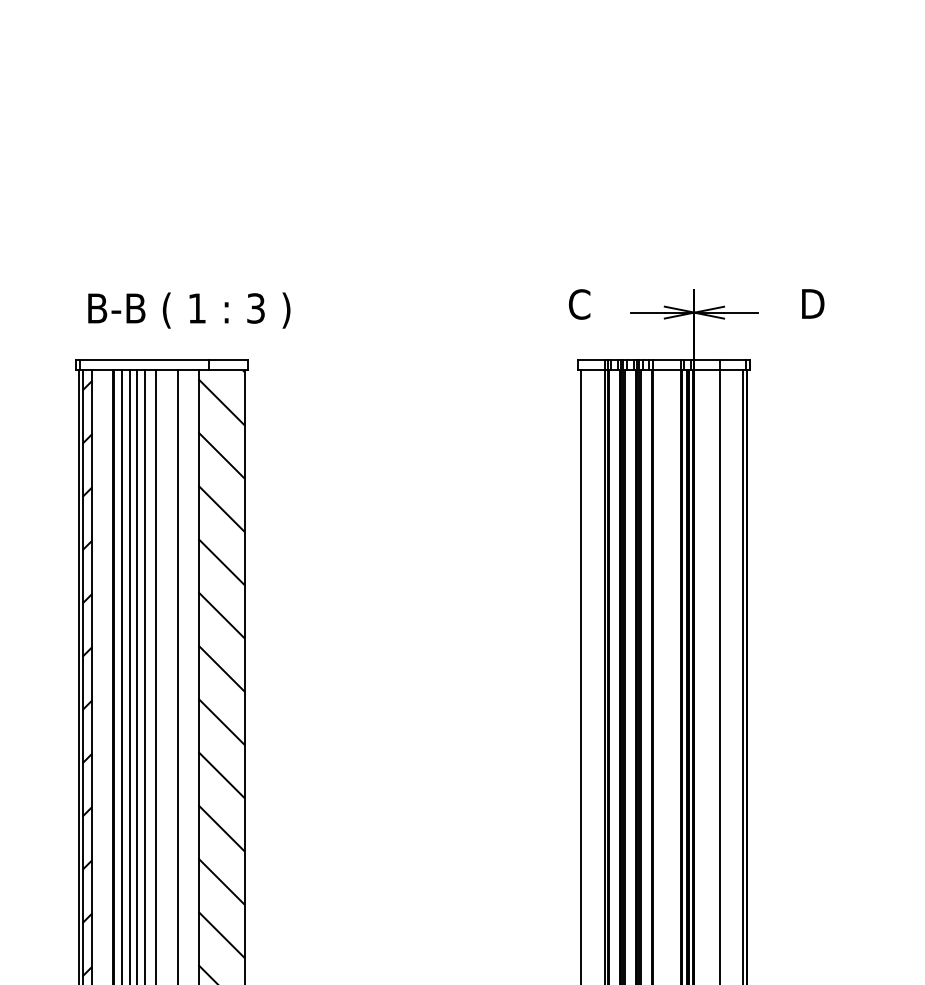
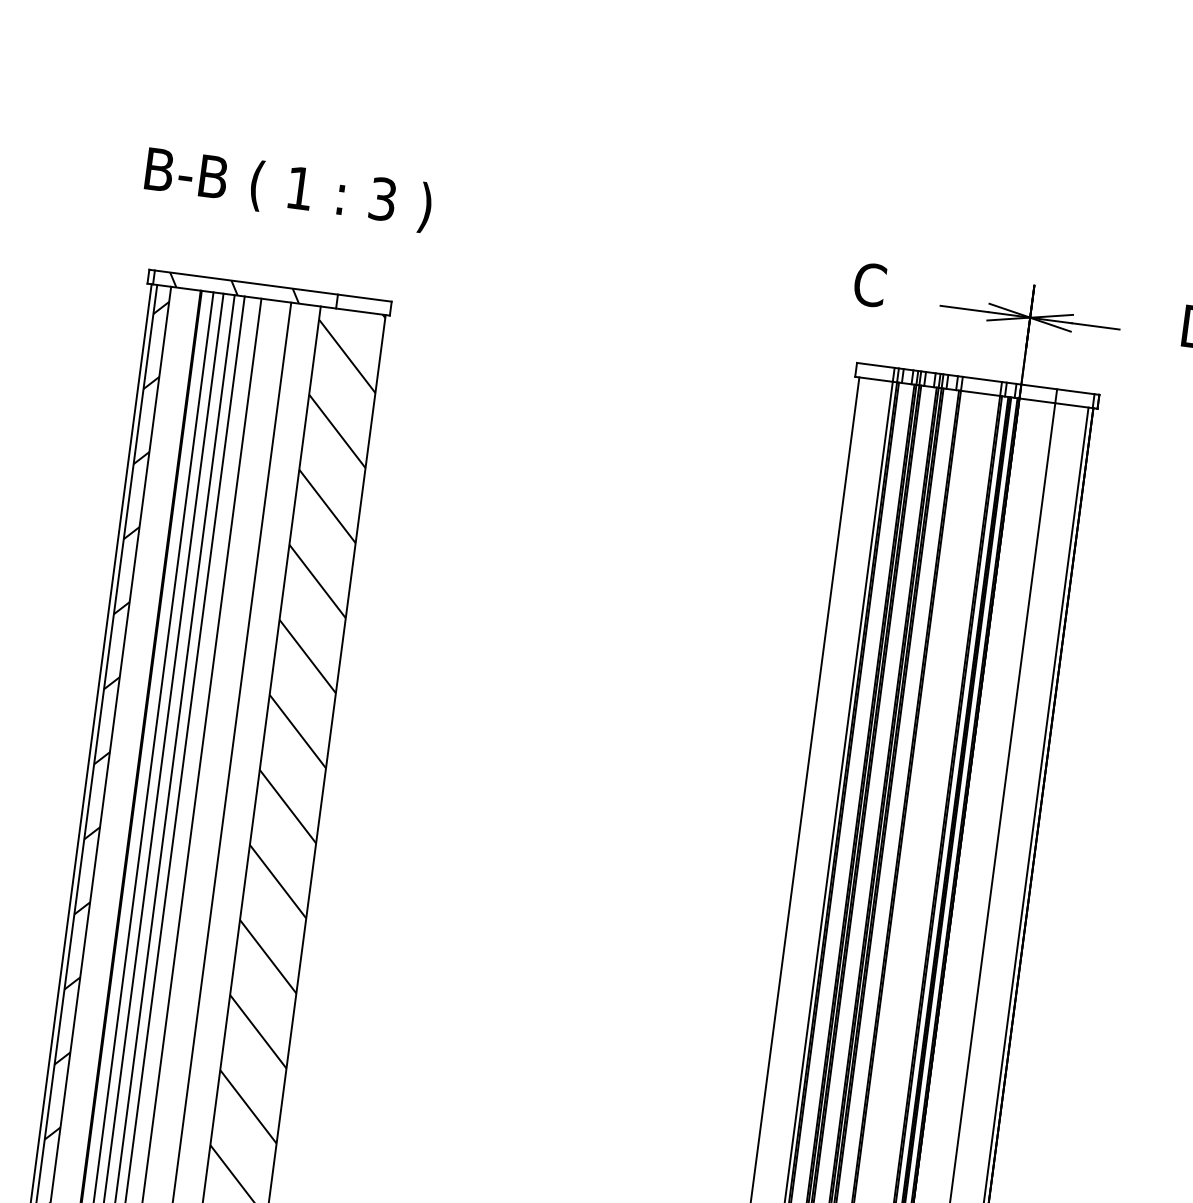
text: (189, 310) -> (288, 189), moved
hatch: (136, 365) -> (234, 288), added

